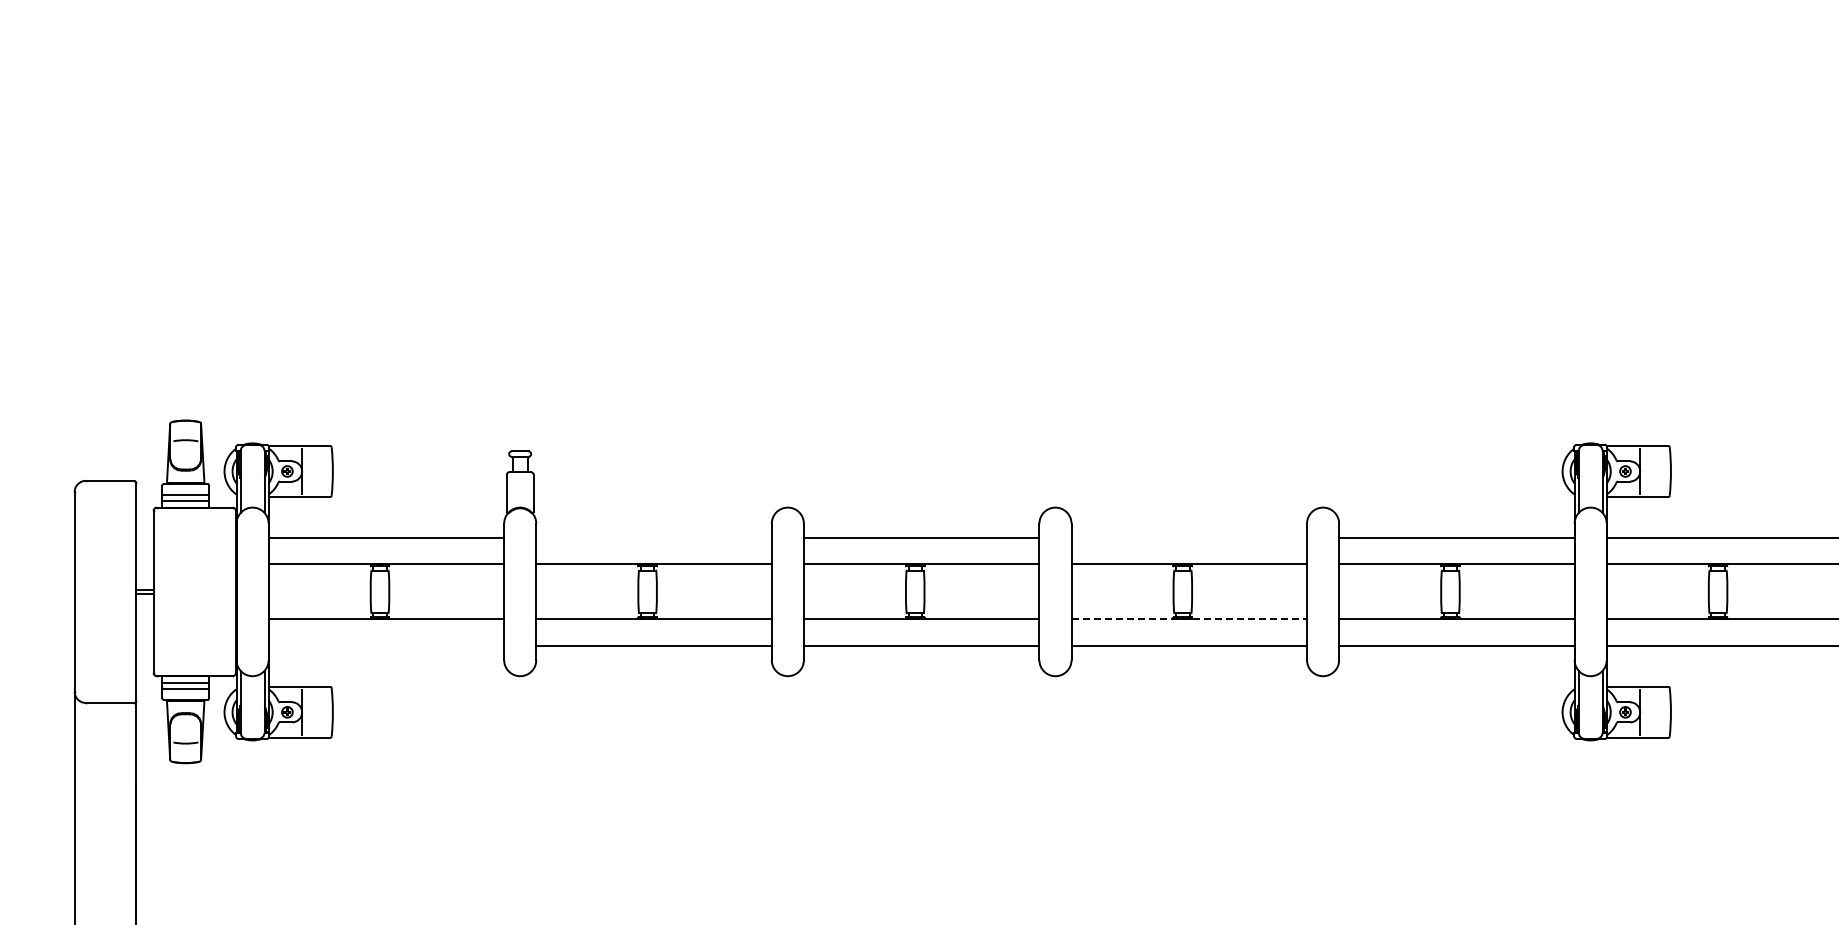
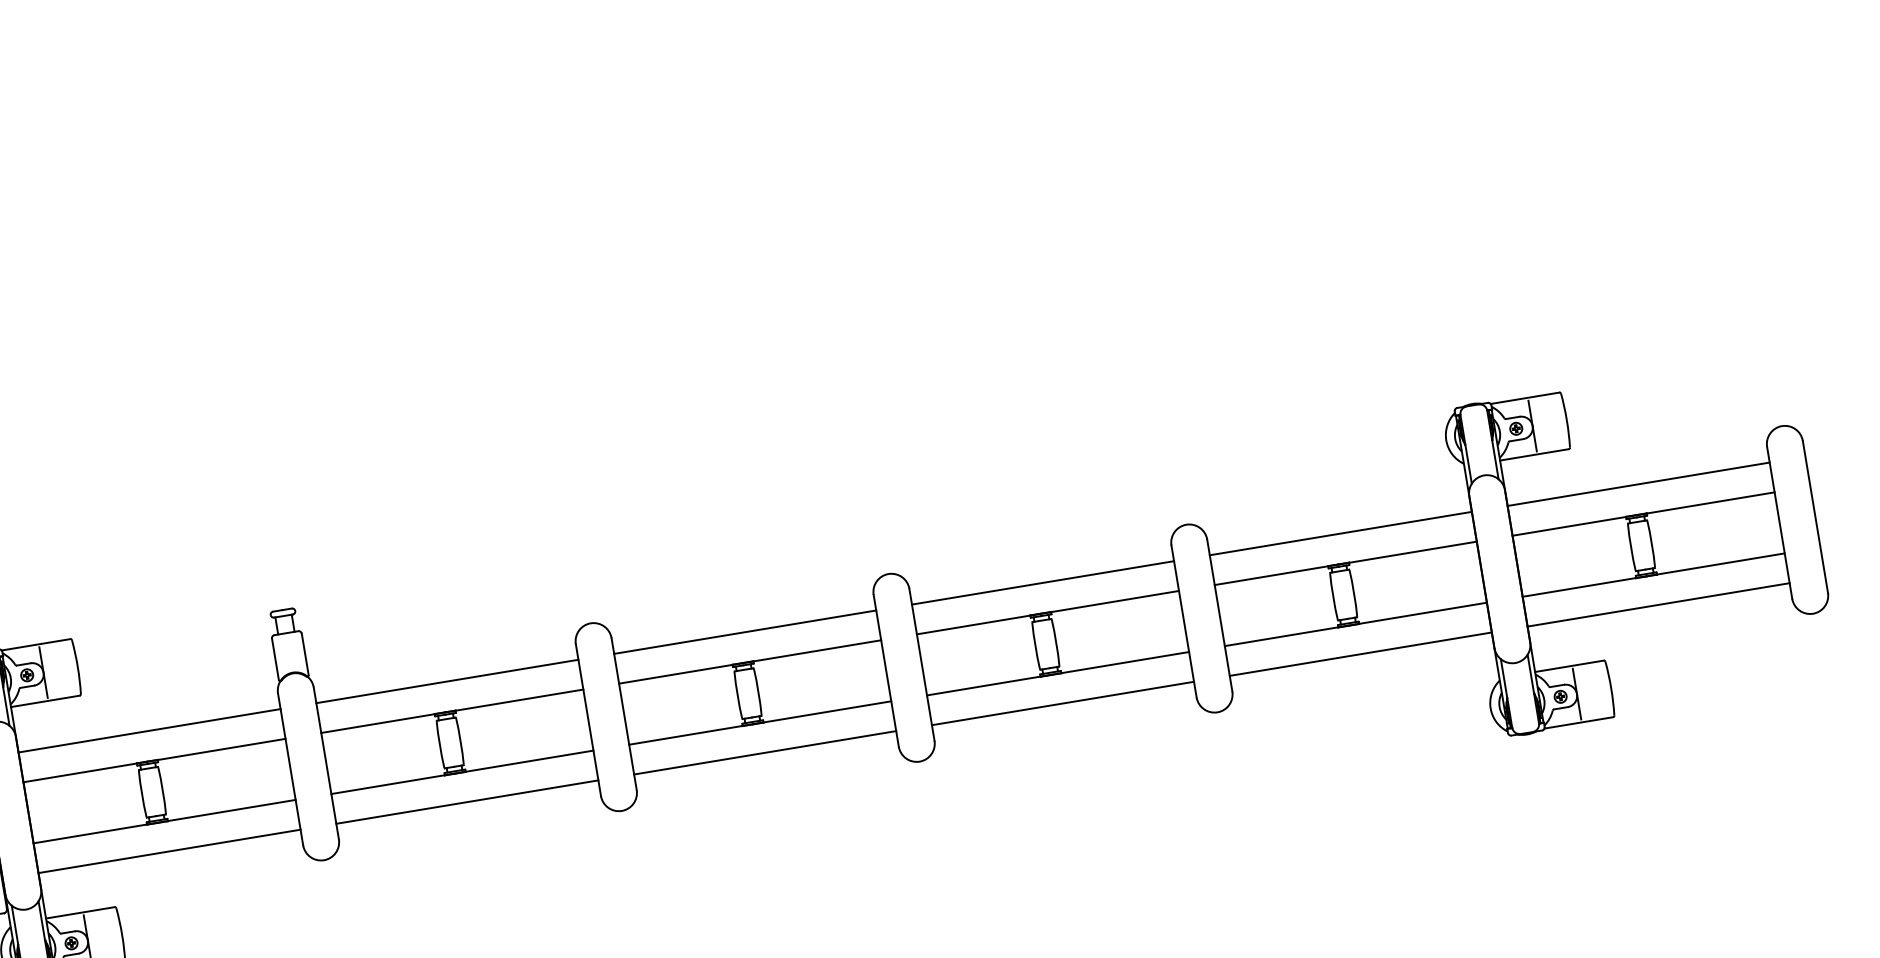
line: (653, 537) -> (446, 681), added
line: (1189, 537) -> (1043, 582), added
line: (1189, 619) -> (1058, 673), dashed -> solid
line: (386, 646) -> (169, 851), added

